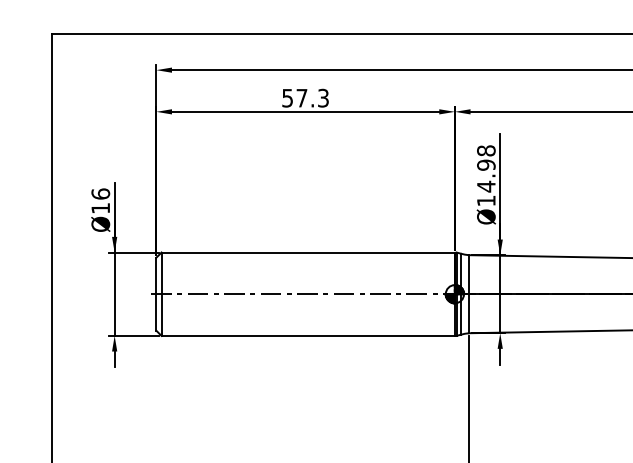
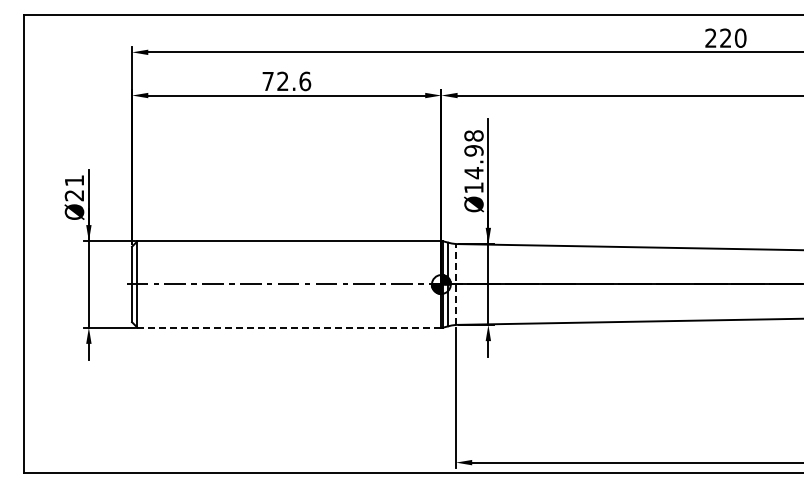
text: (305, 98) -> (286, 81), 57.3 -> 72.6
text: (100, 200) -> (74, 187), Ø16 -> Ø21
line: (468, 293) -> (455, 283), solid -> dashed
line: (308, 335) -> (289, 327), solid -> dashed

